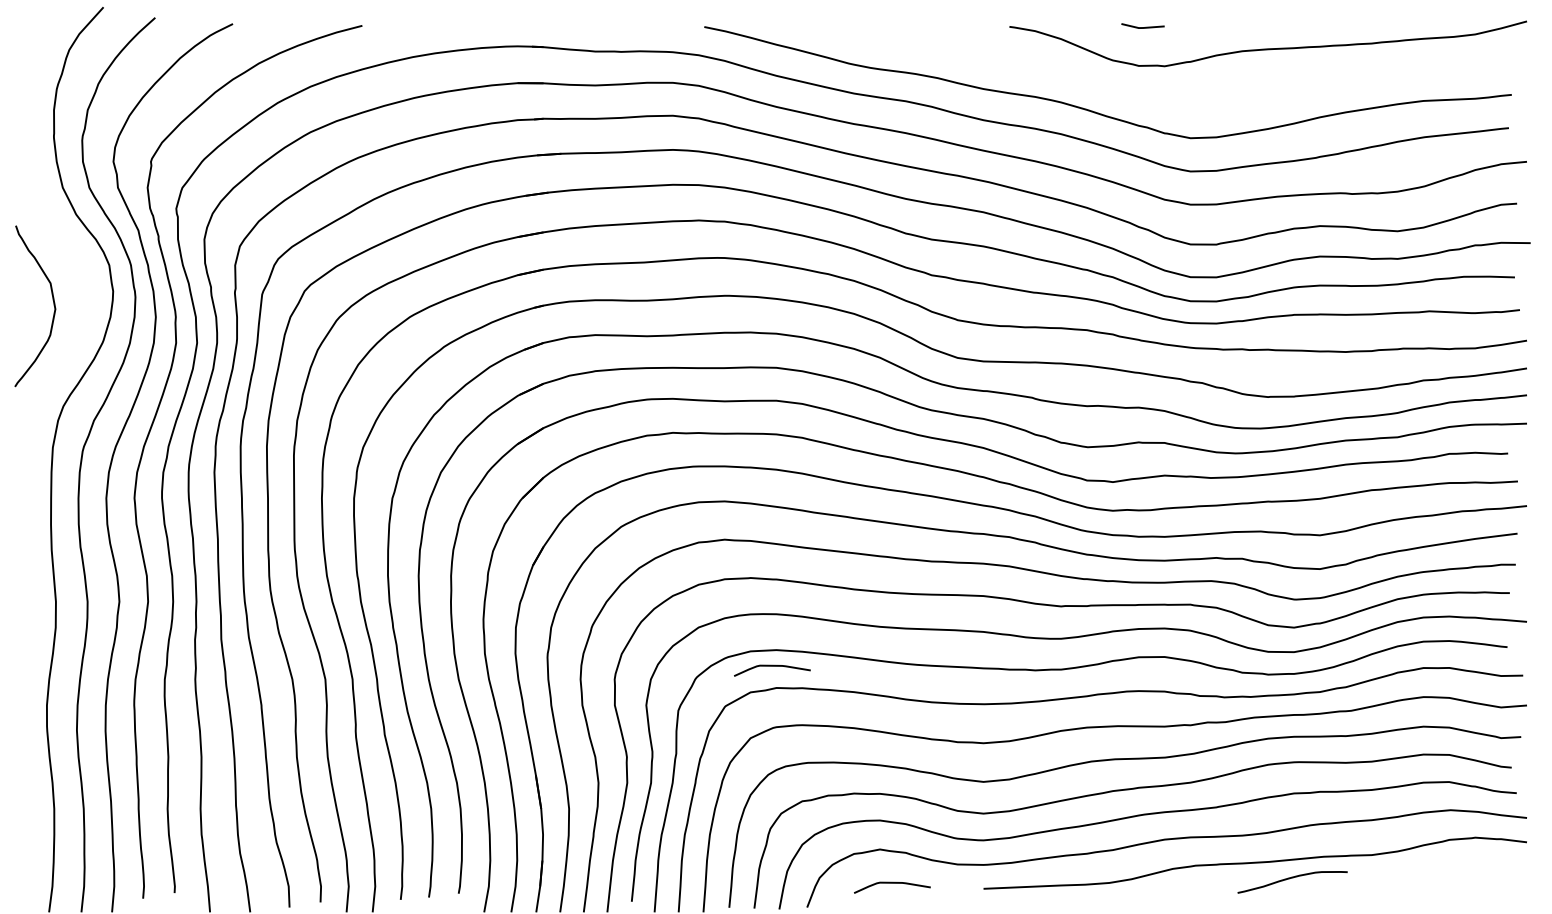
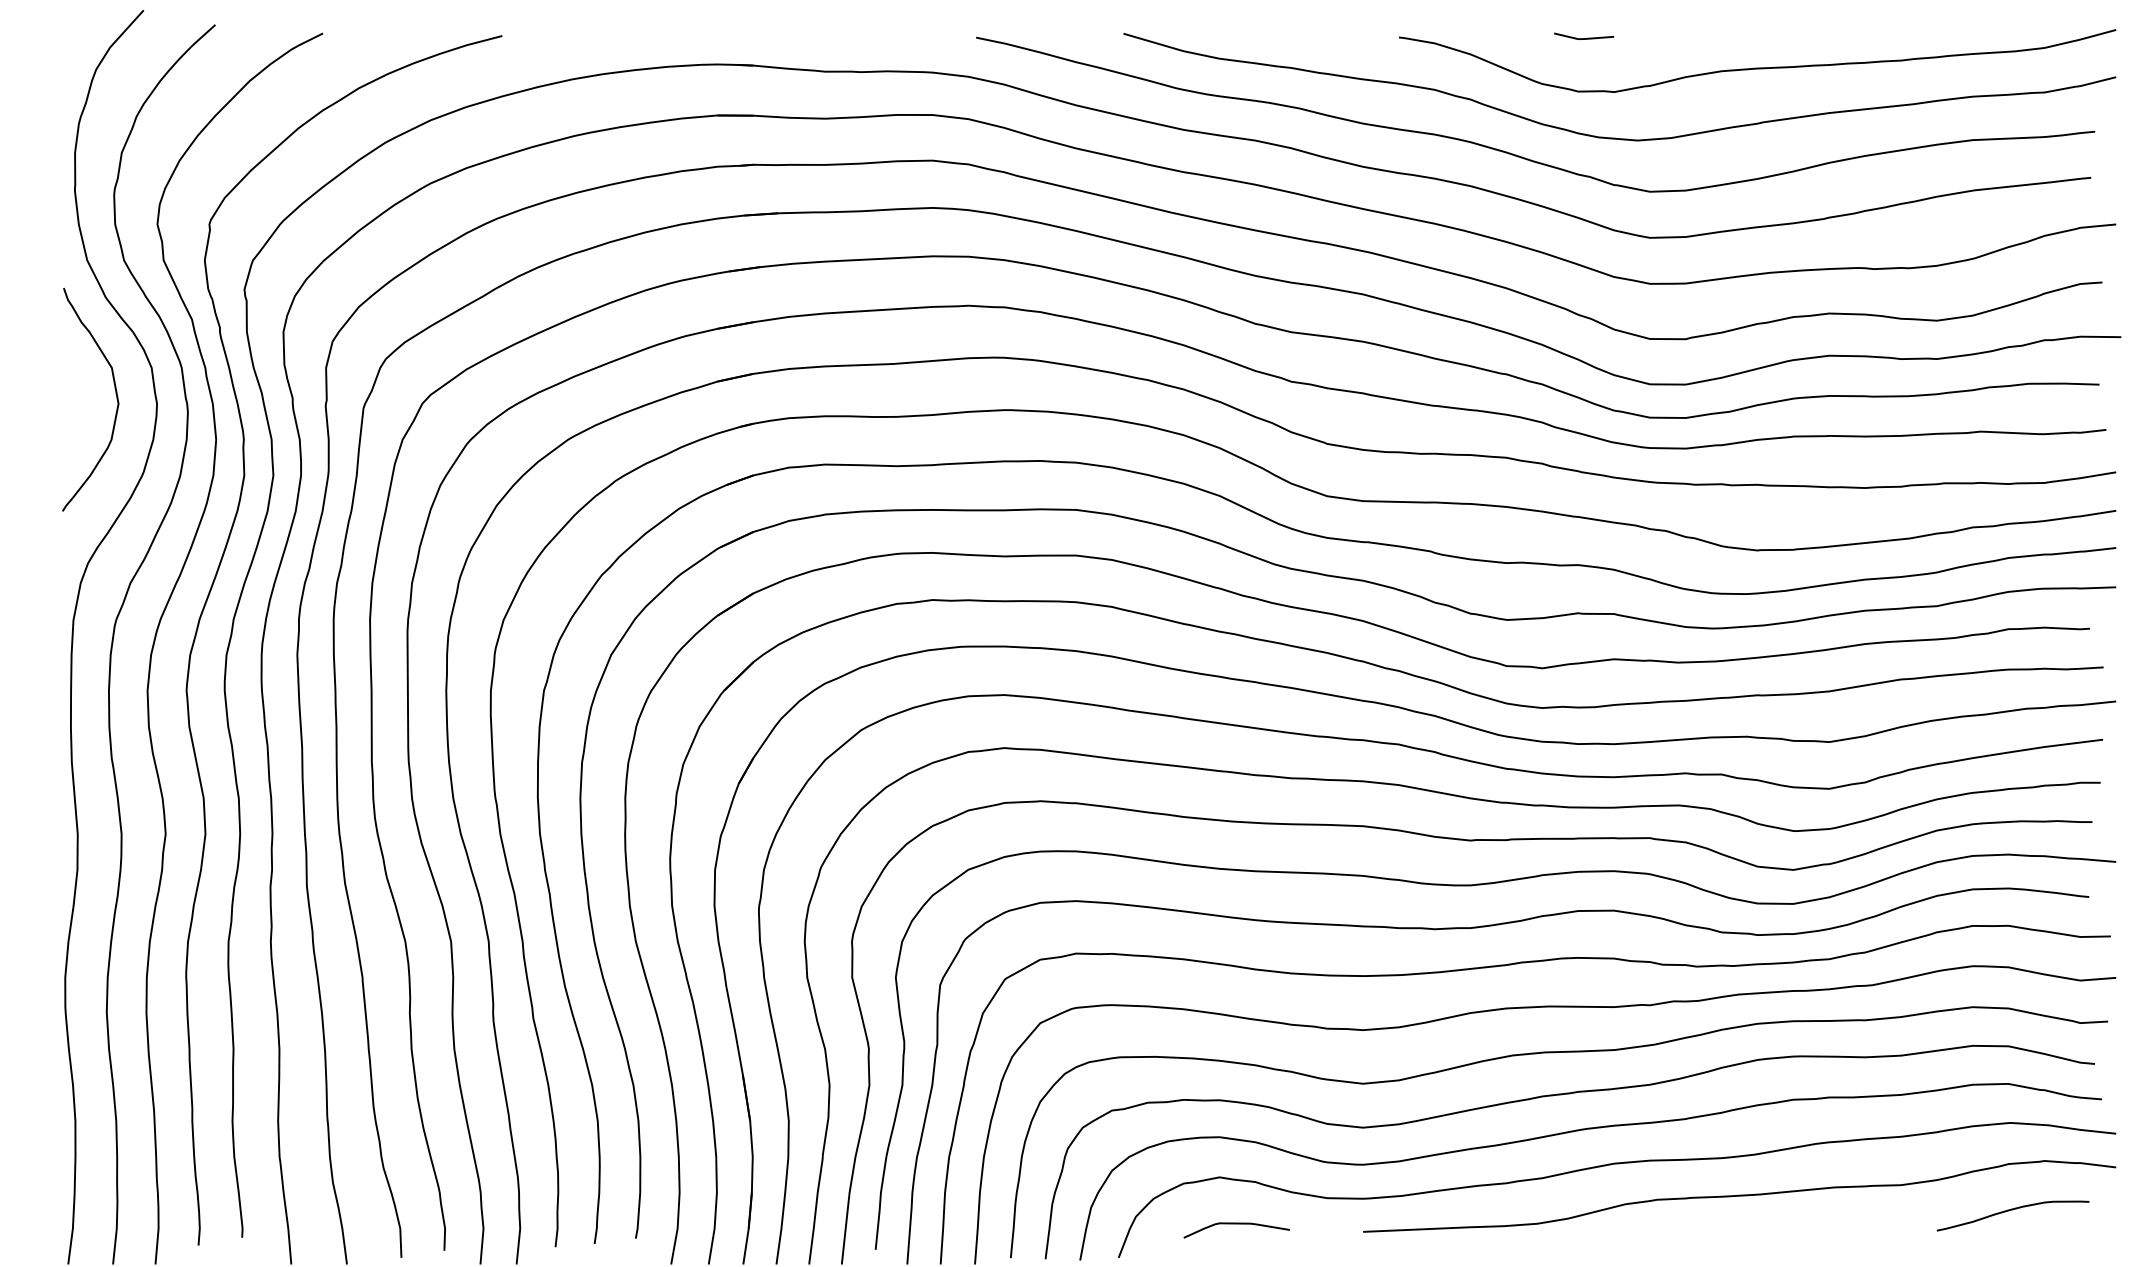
curve: (1163, 98) -> (1612, 136), added
curve: (52, 300) -> (114, 391), moved
curve: (772, 666) -> (1070, 923), removed
curve: (1292, 878) -> (2012, 1210), moved

